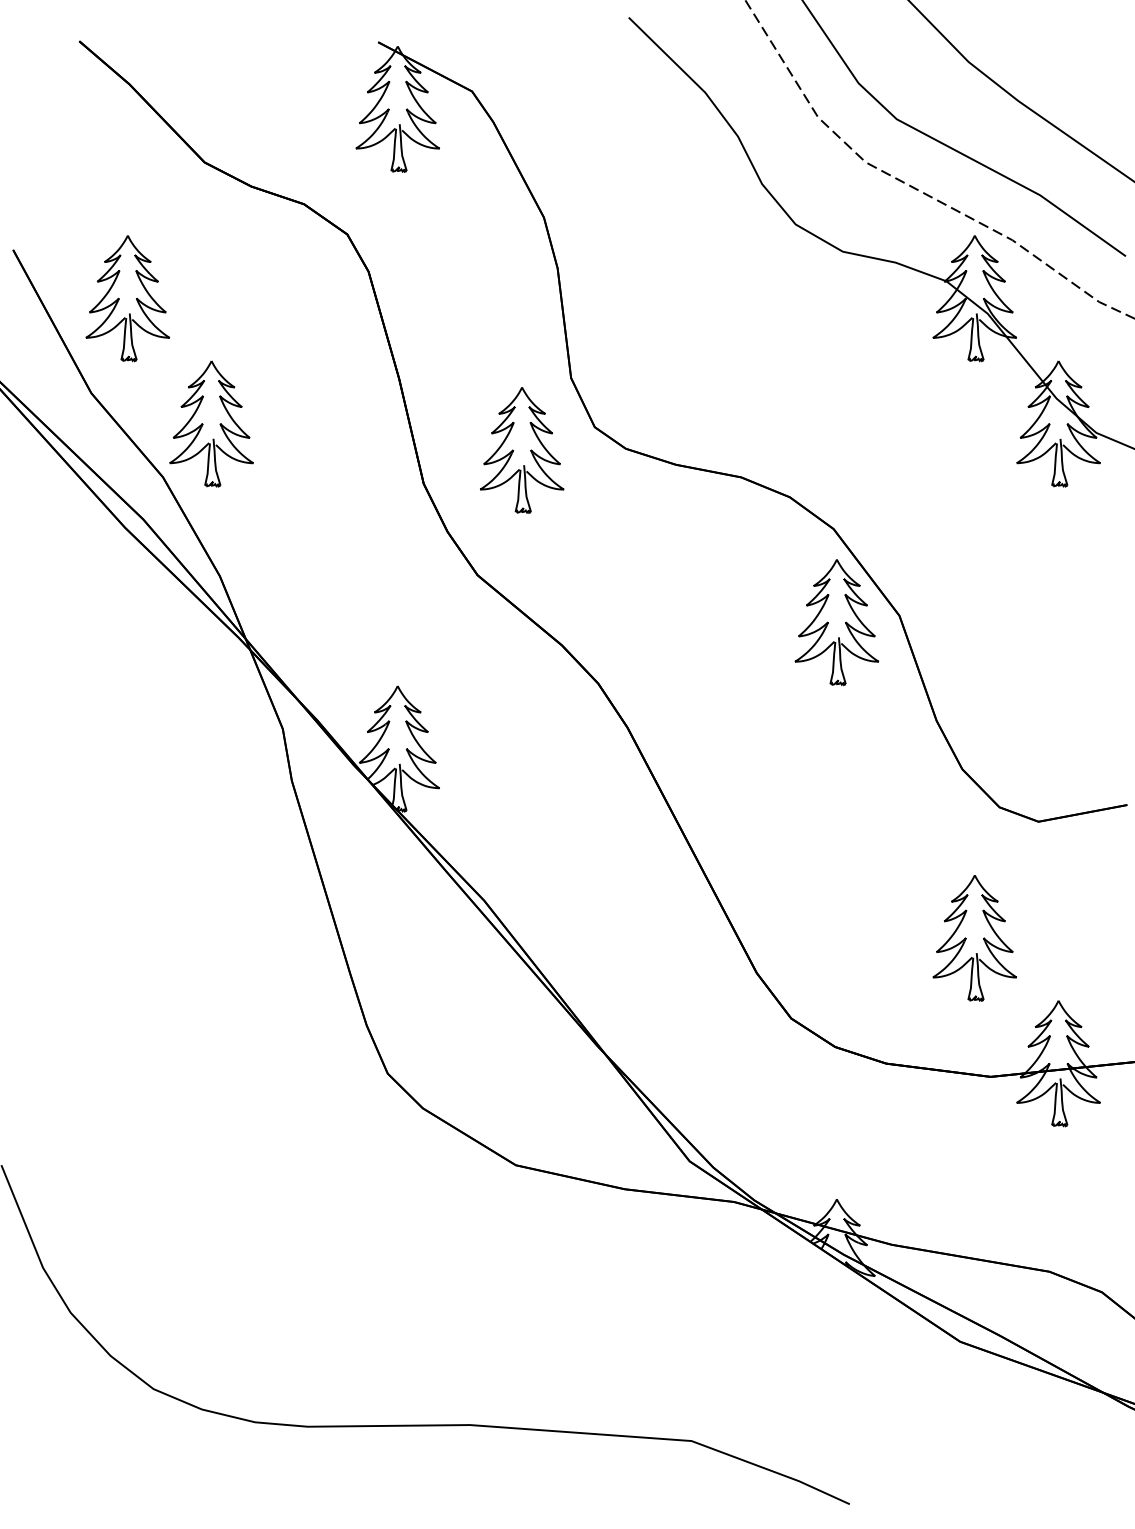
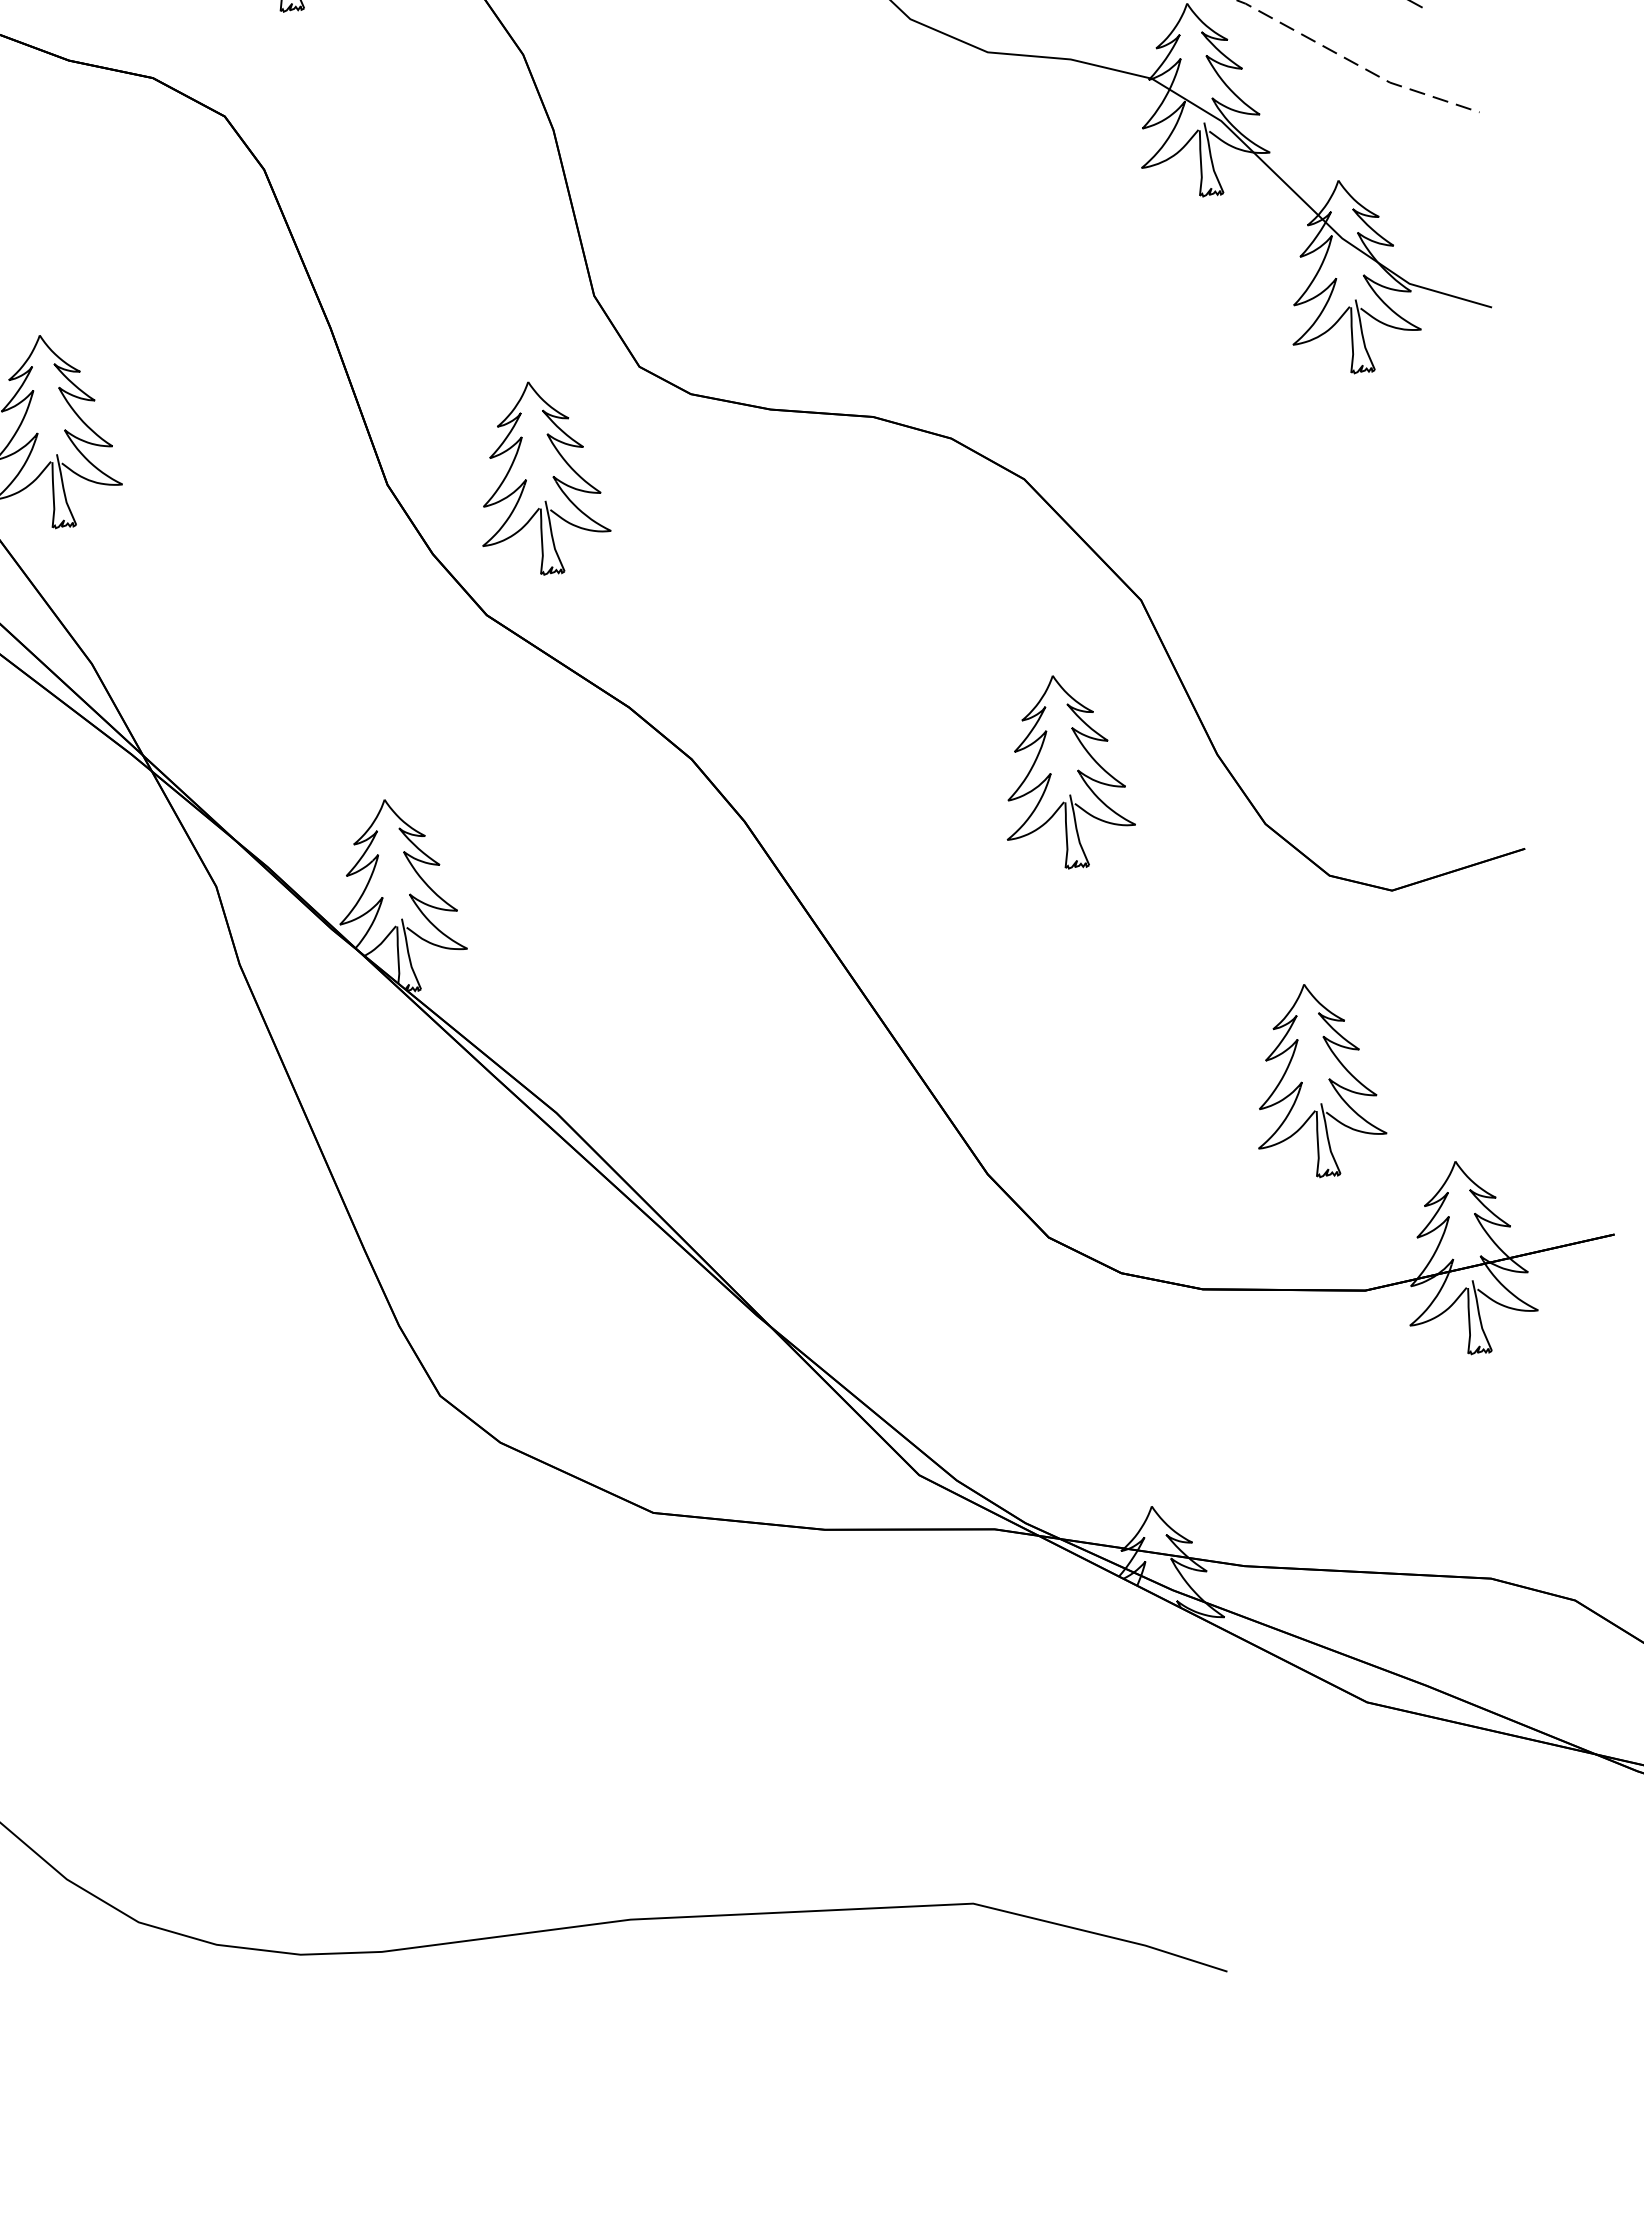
part: (522, 450) -> (540, 478), moved
part: (836, 622) -> (1063, 772), moved

